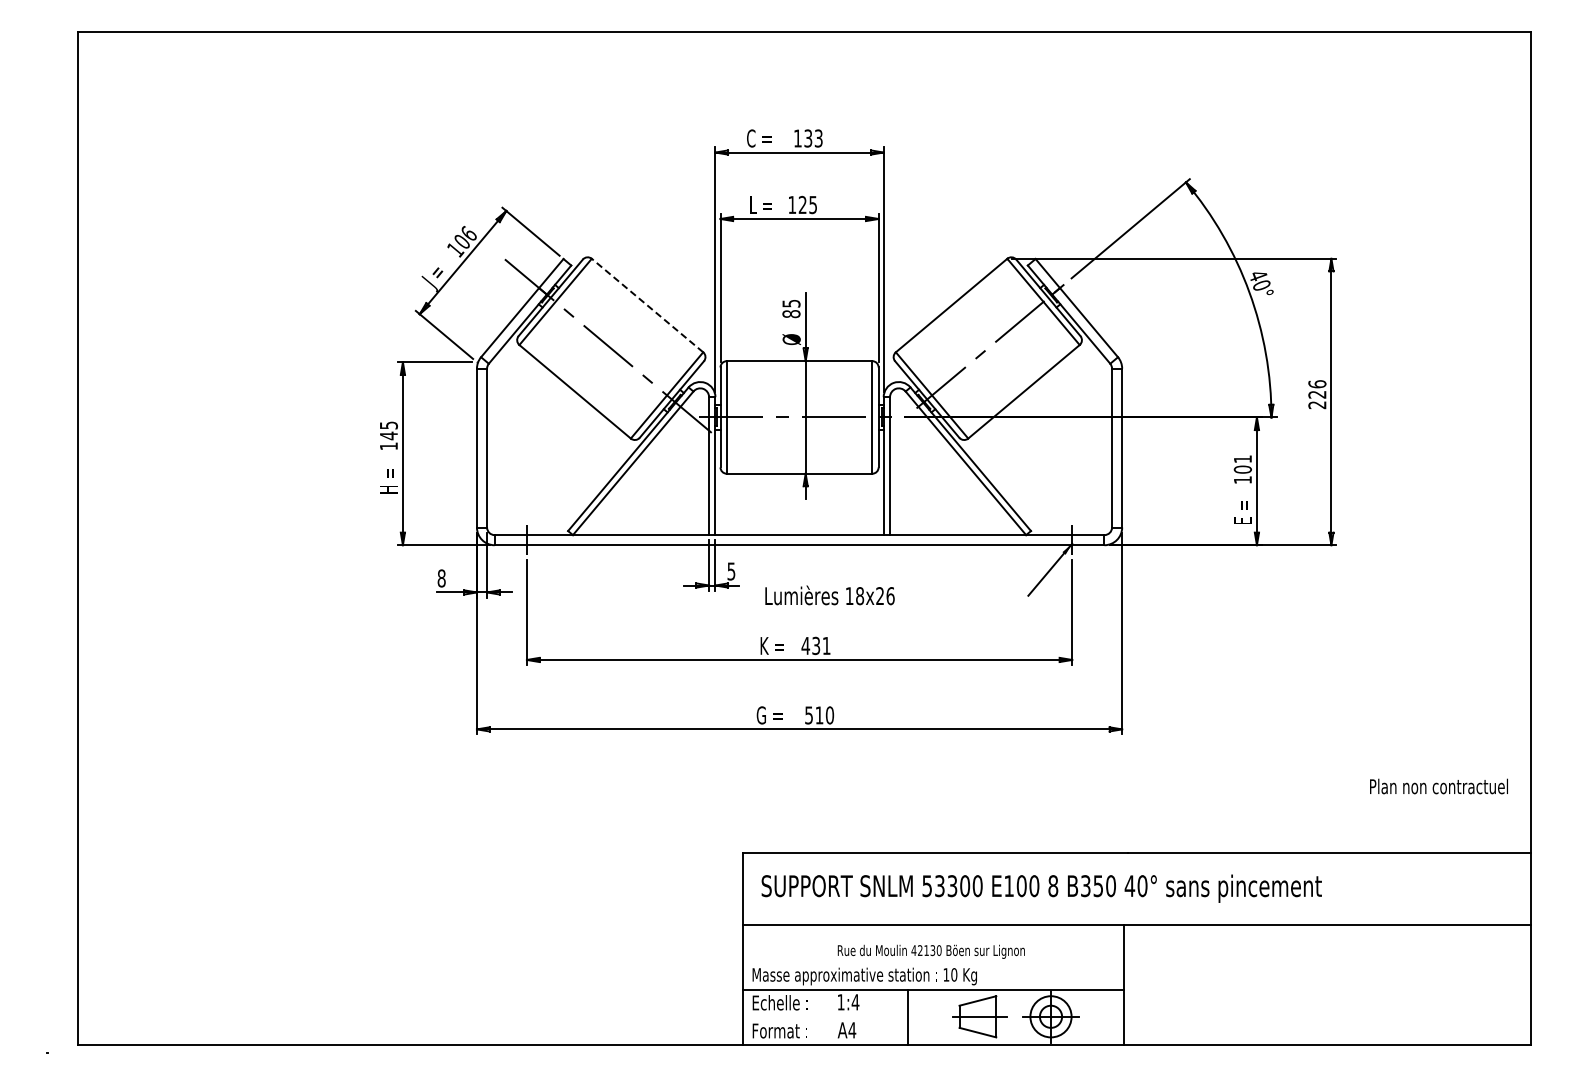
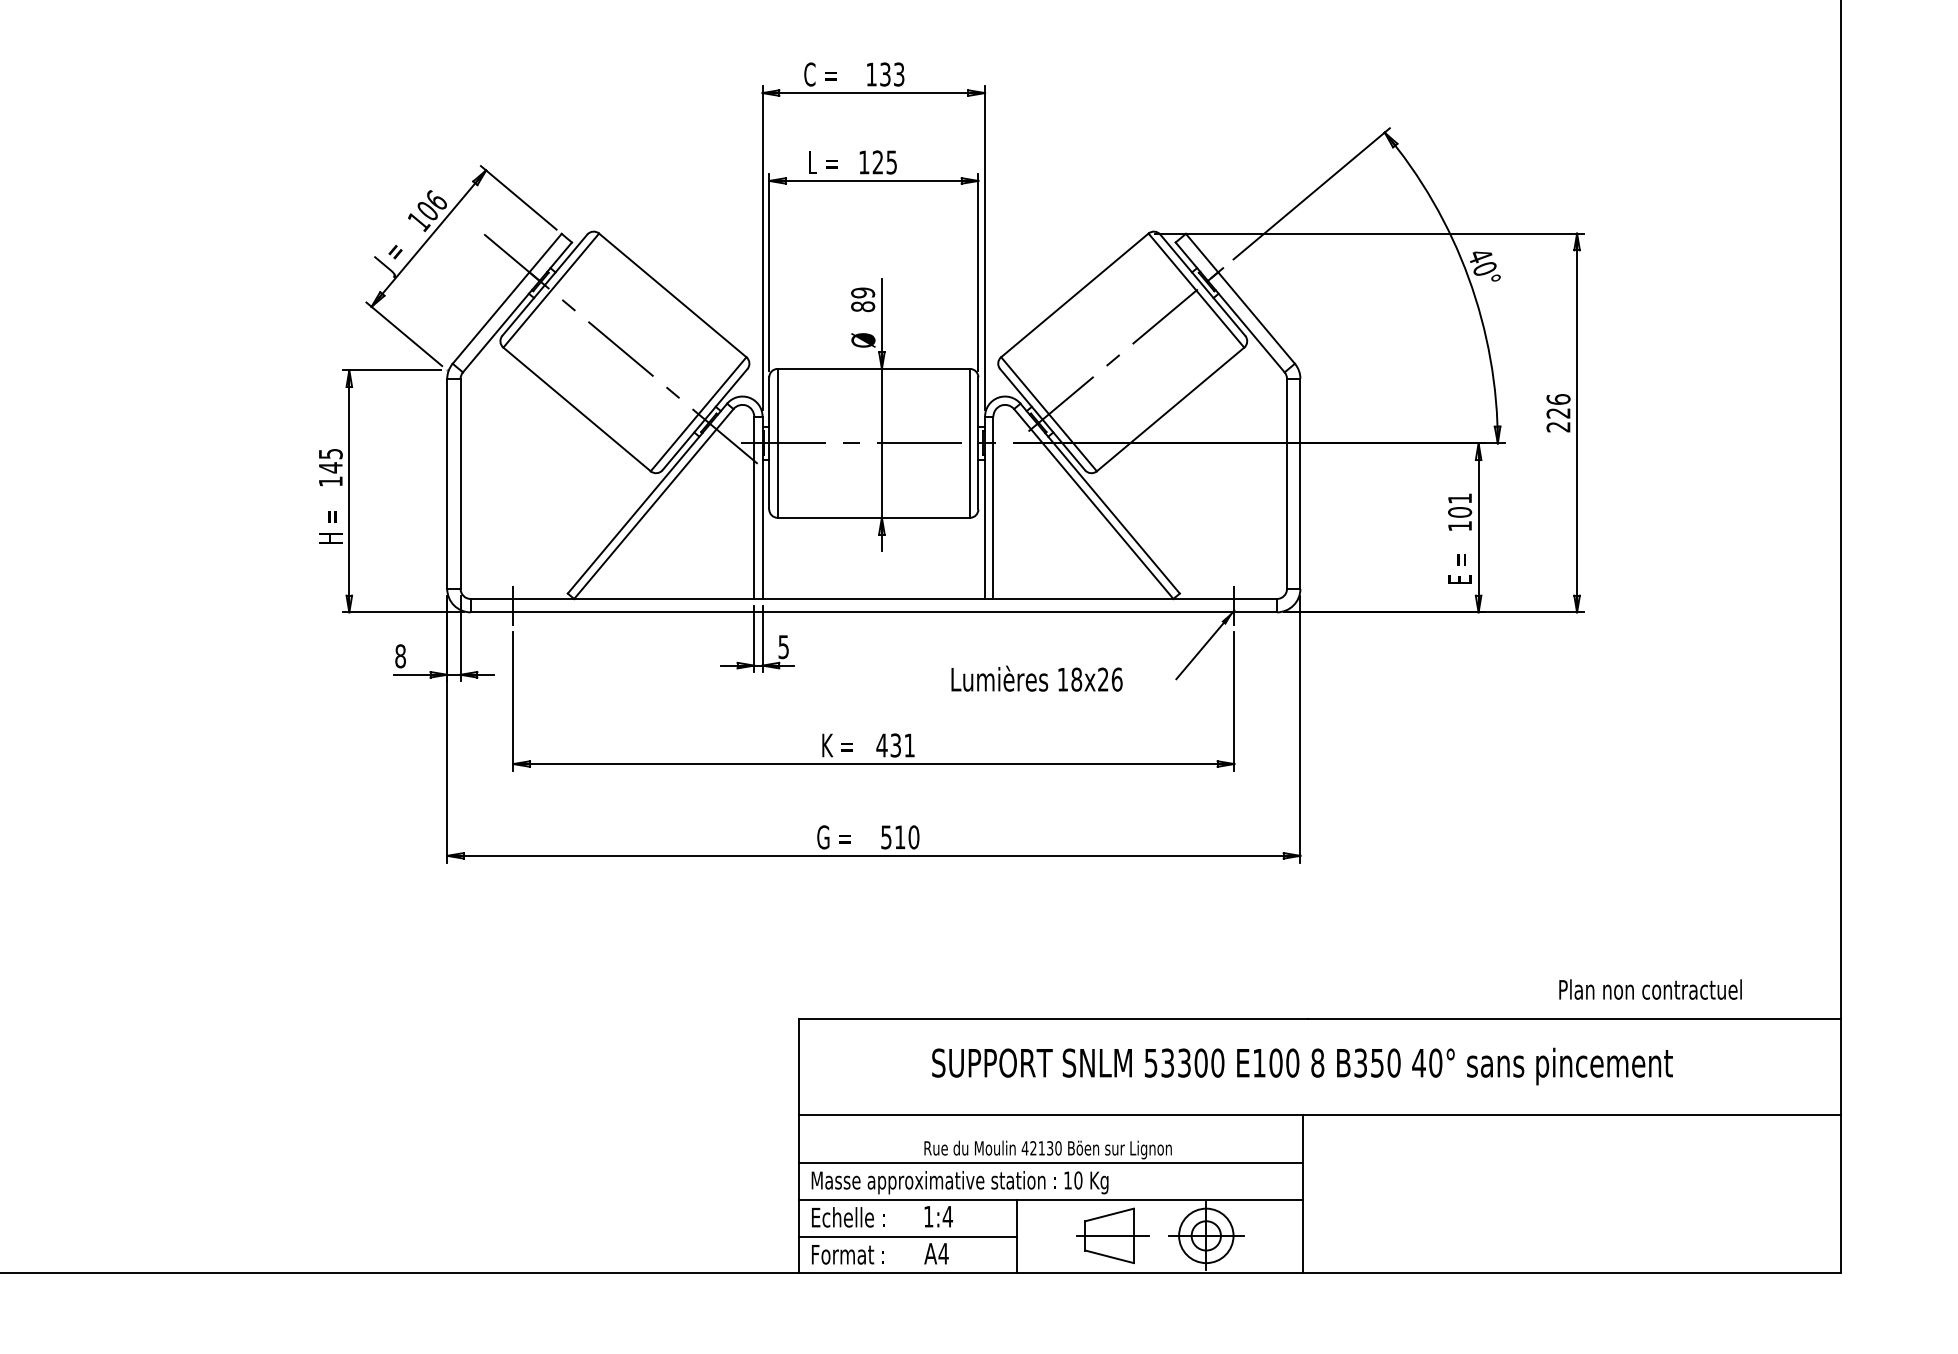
text: (791, 303) -> (863, 292), 85 -> 89
line: (647, 305) -> (672, 295), dashed -> solid
text: (829, 595) -> (1036, 678), moved
text: (1438, 786) -> (1649, 989), moved
text: (1041, 888) -> (1302, 1066), moved
line: (933, 961) -> (1050, 1162), added
line: (825, 1017) -> (908, 1236), added

